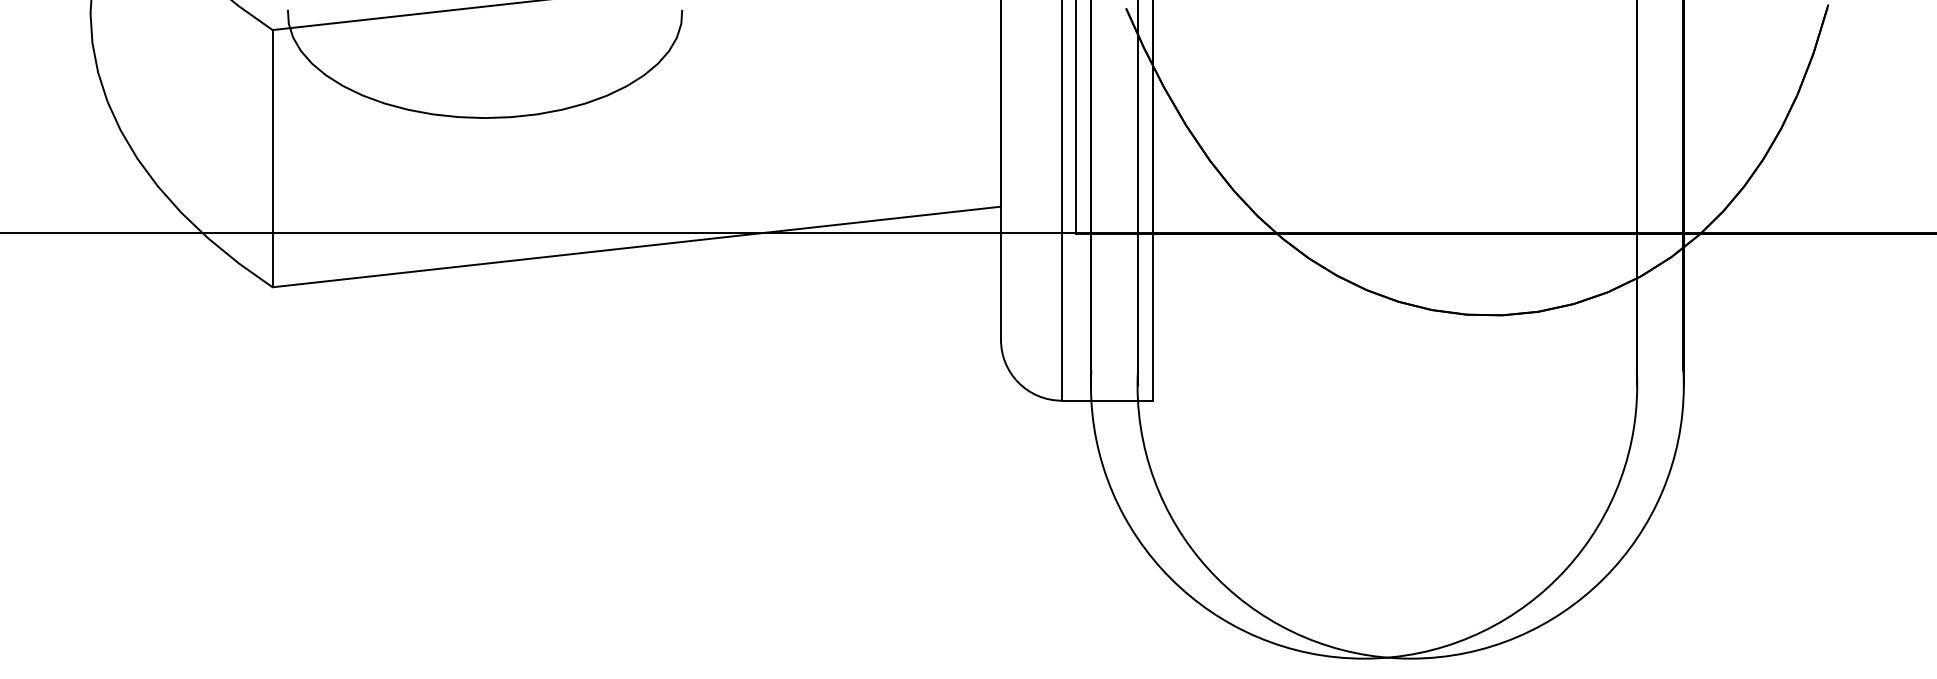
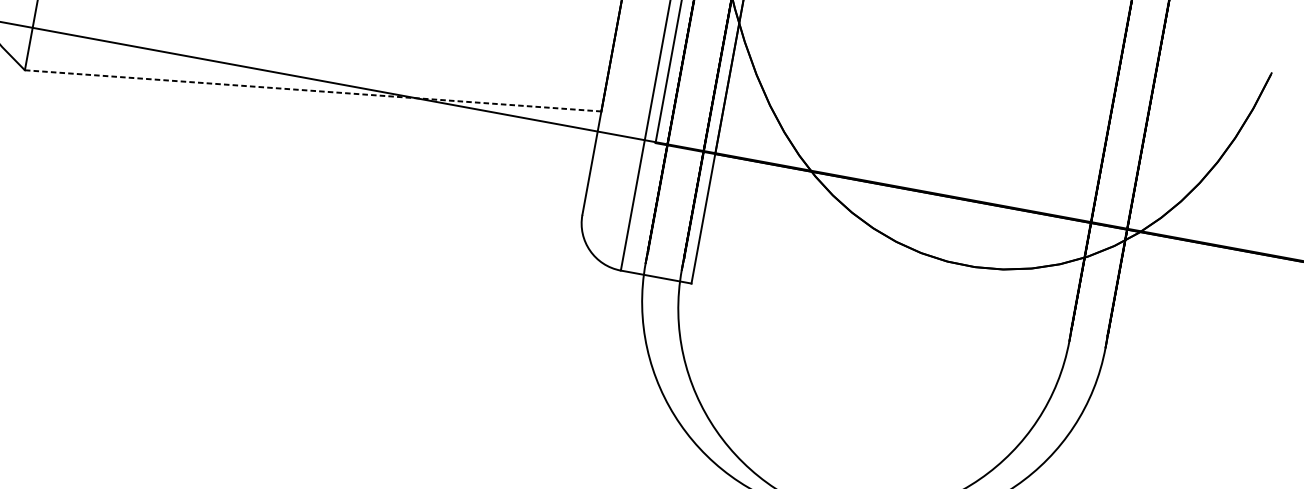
line: (637, 246) -> (313, 90), solid -> dashed

